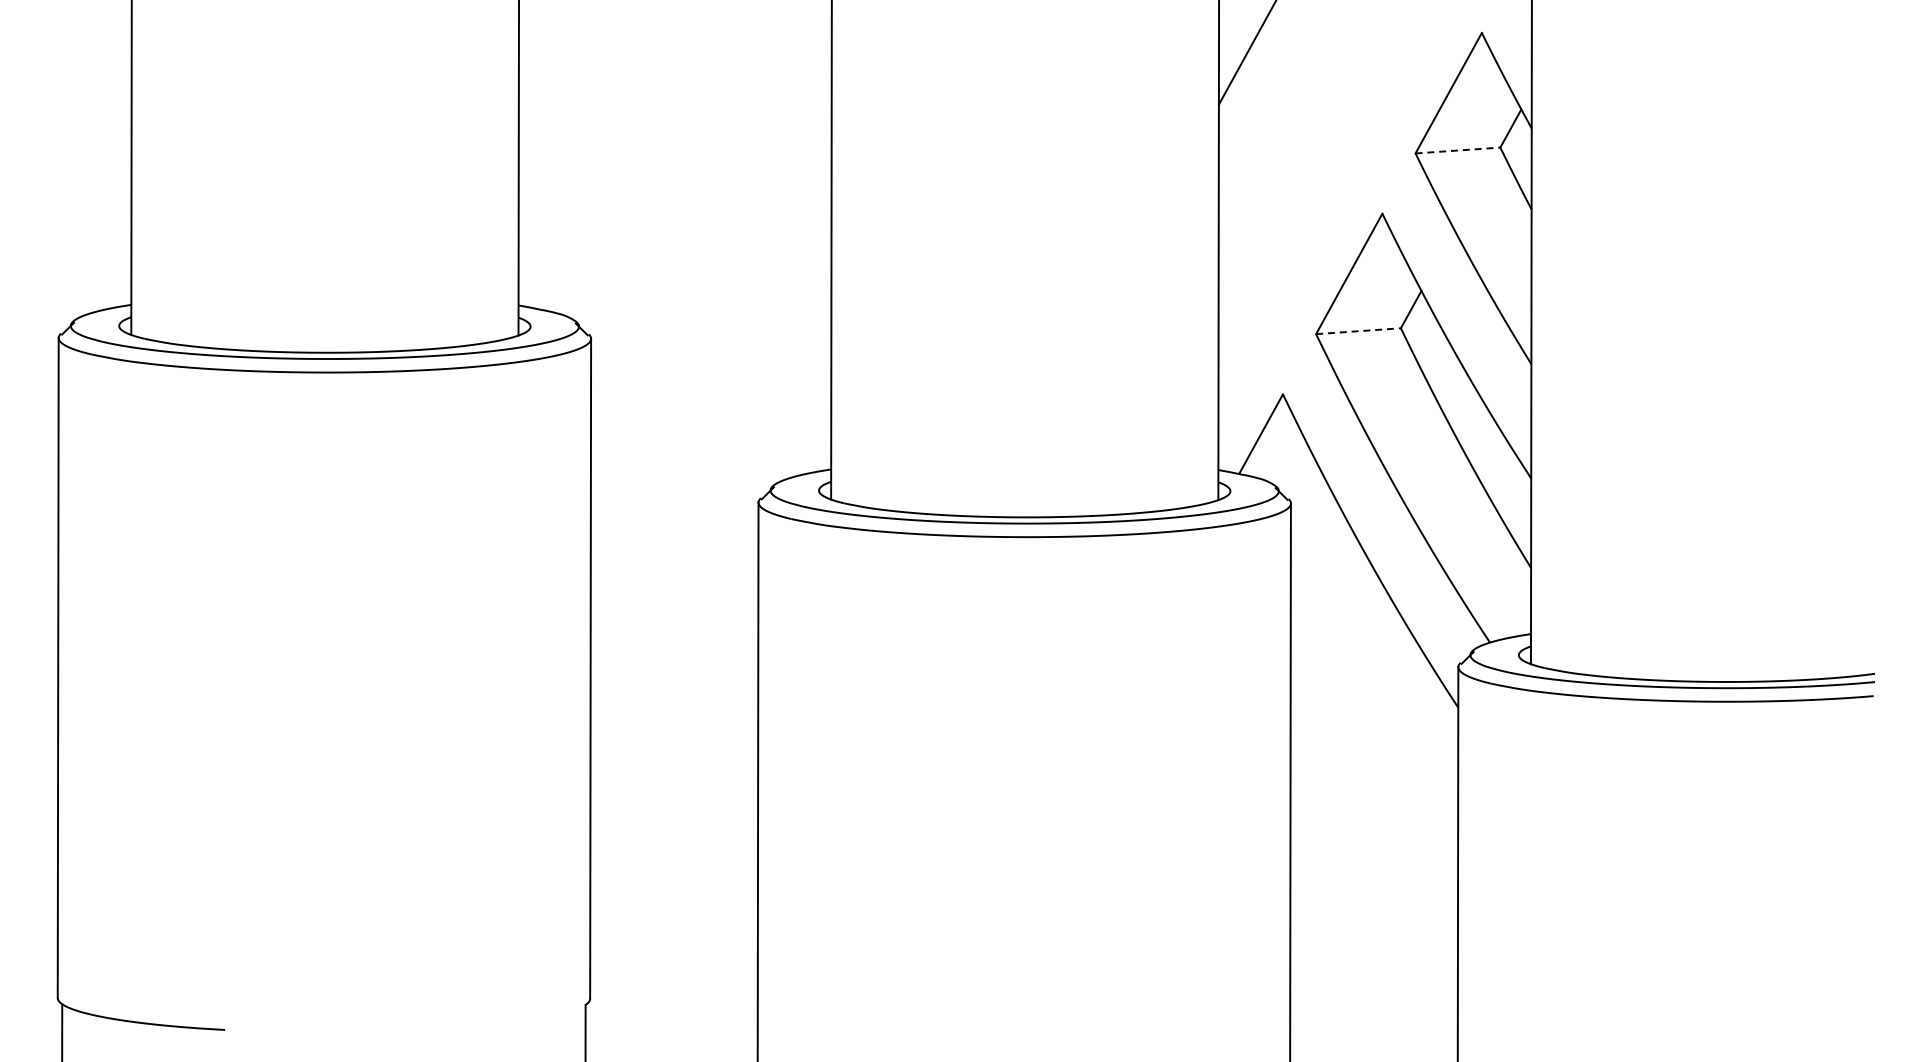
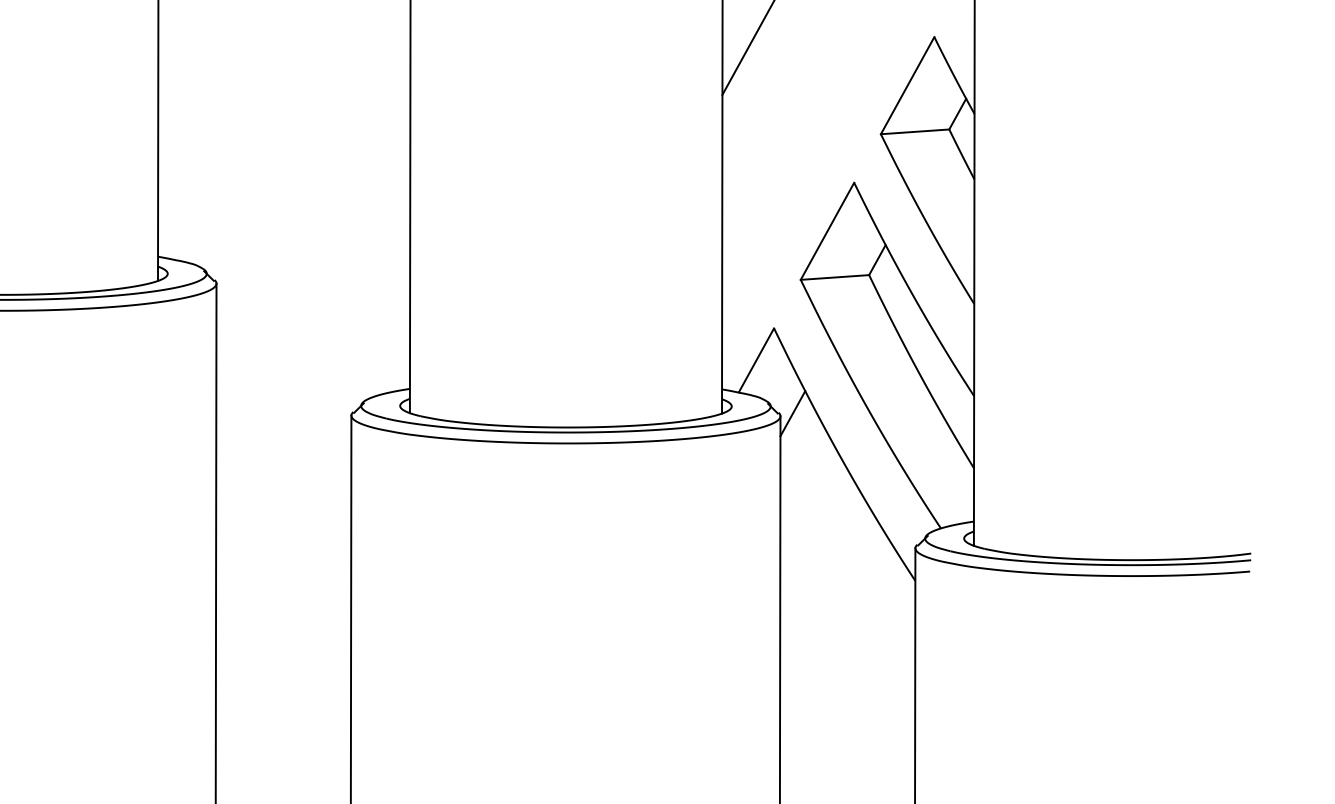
line: (1457, 150) -> (914, 131), dashed -> solid
line: (1358, 331) -> (834, 277), dashed -> solid
line: (1305, 500) -> (792, 413), added

